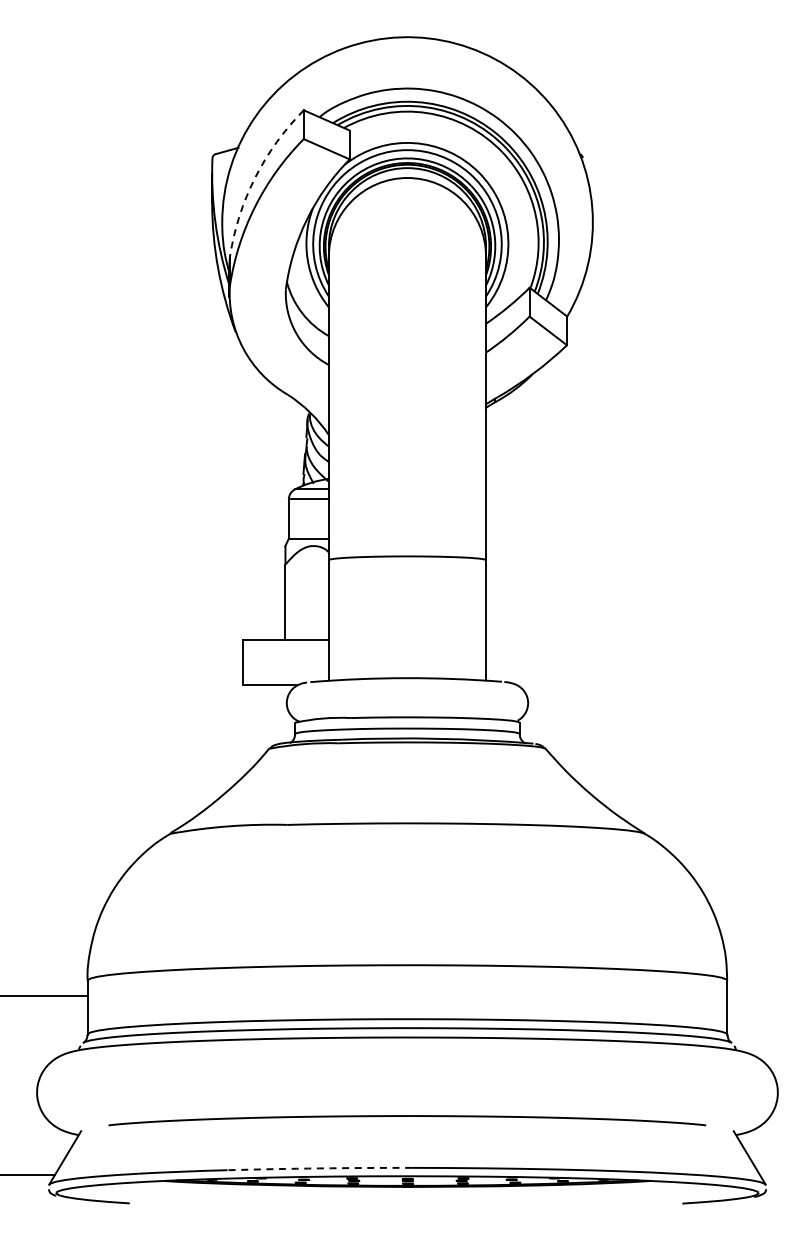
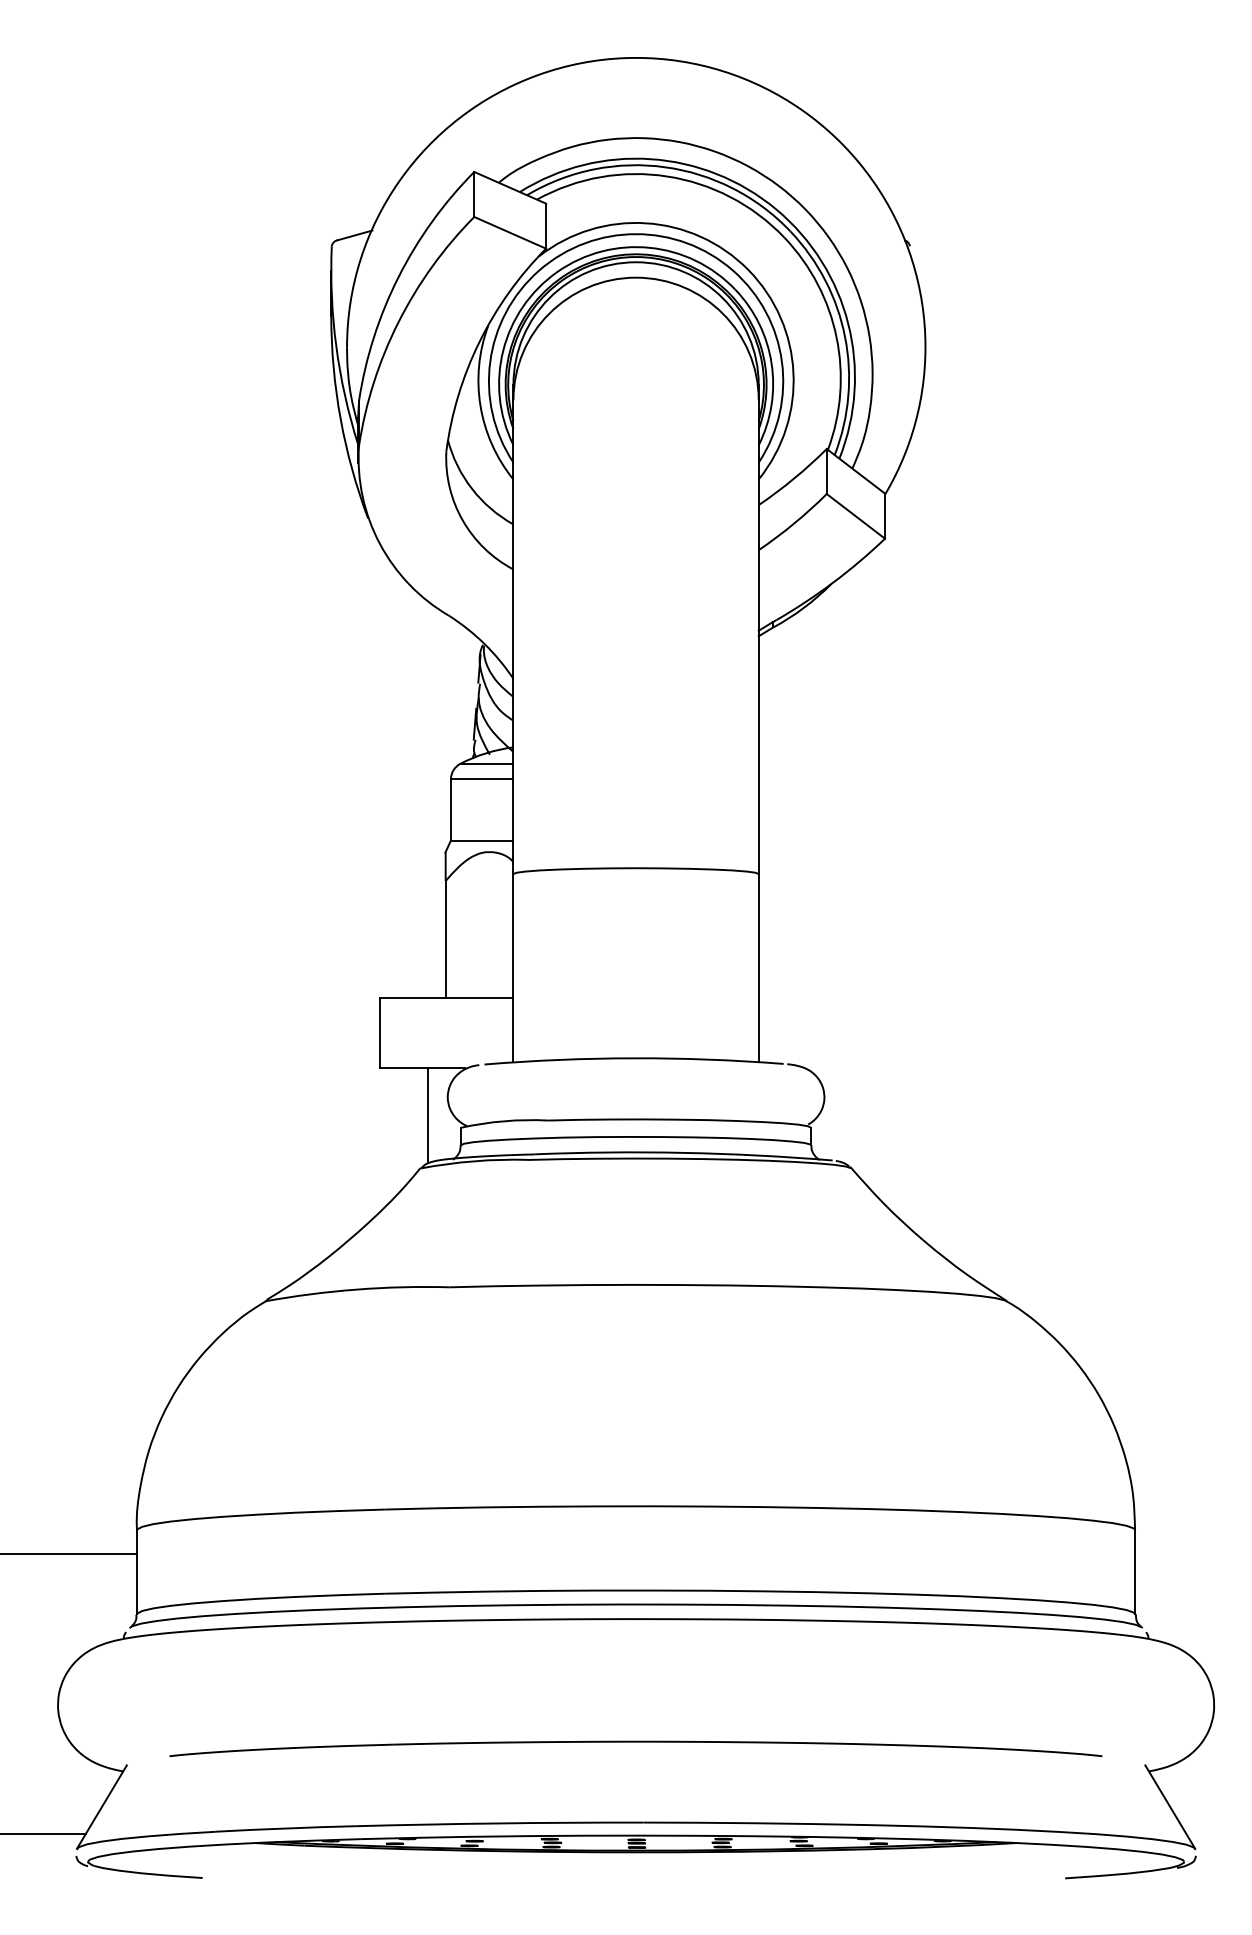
arc: (255, 177) -> (398, 276), dashed -> solid
line: (274, 714) -> (428, 1114), added
arc: (319, 1168) -> (498, 1823), dashed -> solid

